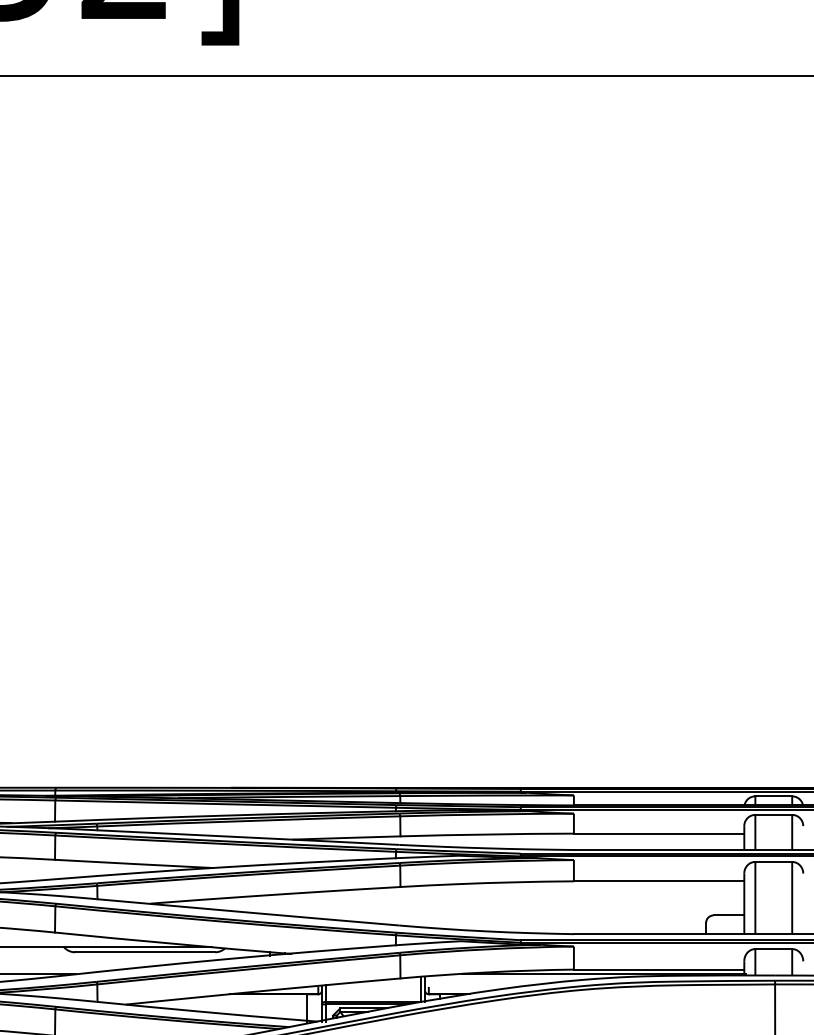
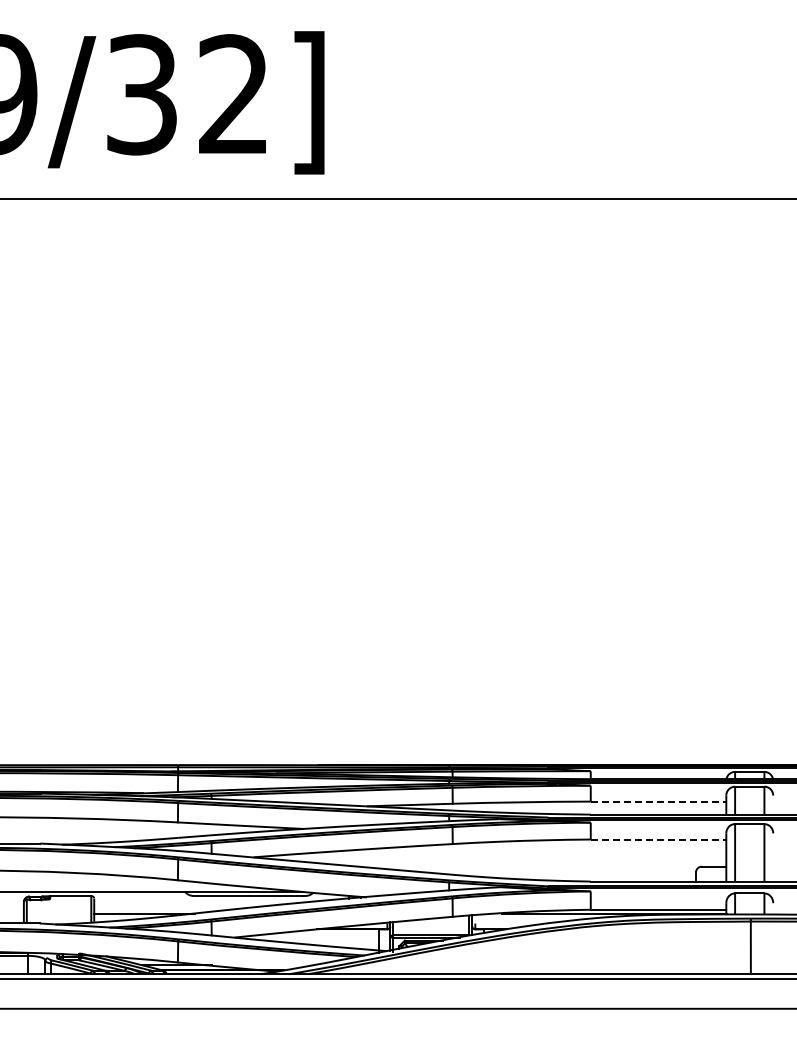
line: (659, 833) -> (658, 801), solid -> dashed
line: (659, 881) -> (658, 839), solid -> dashed

